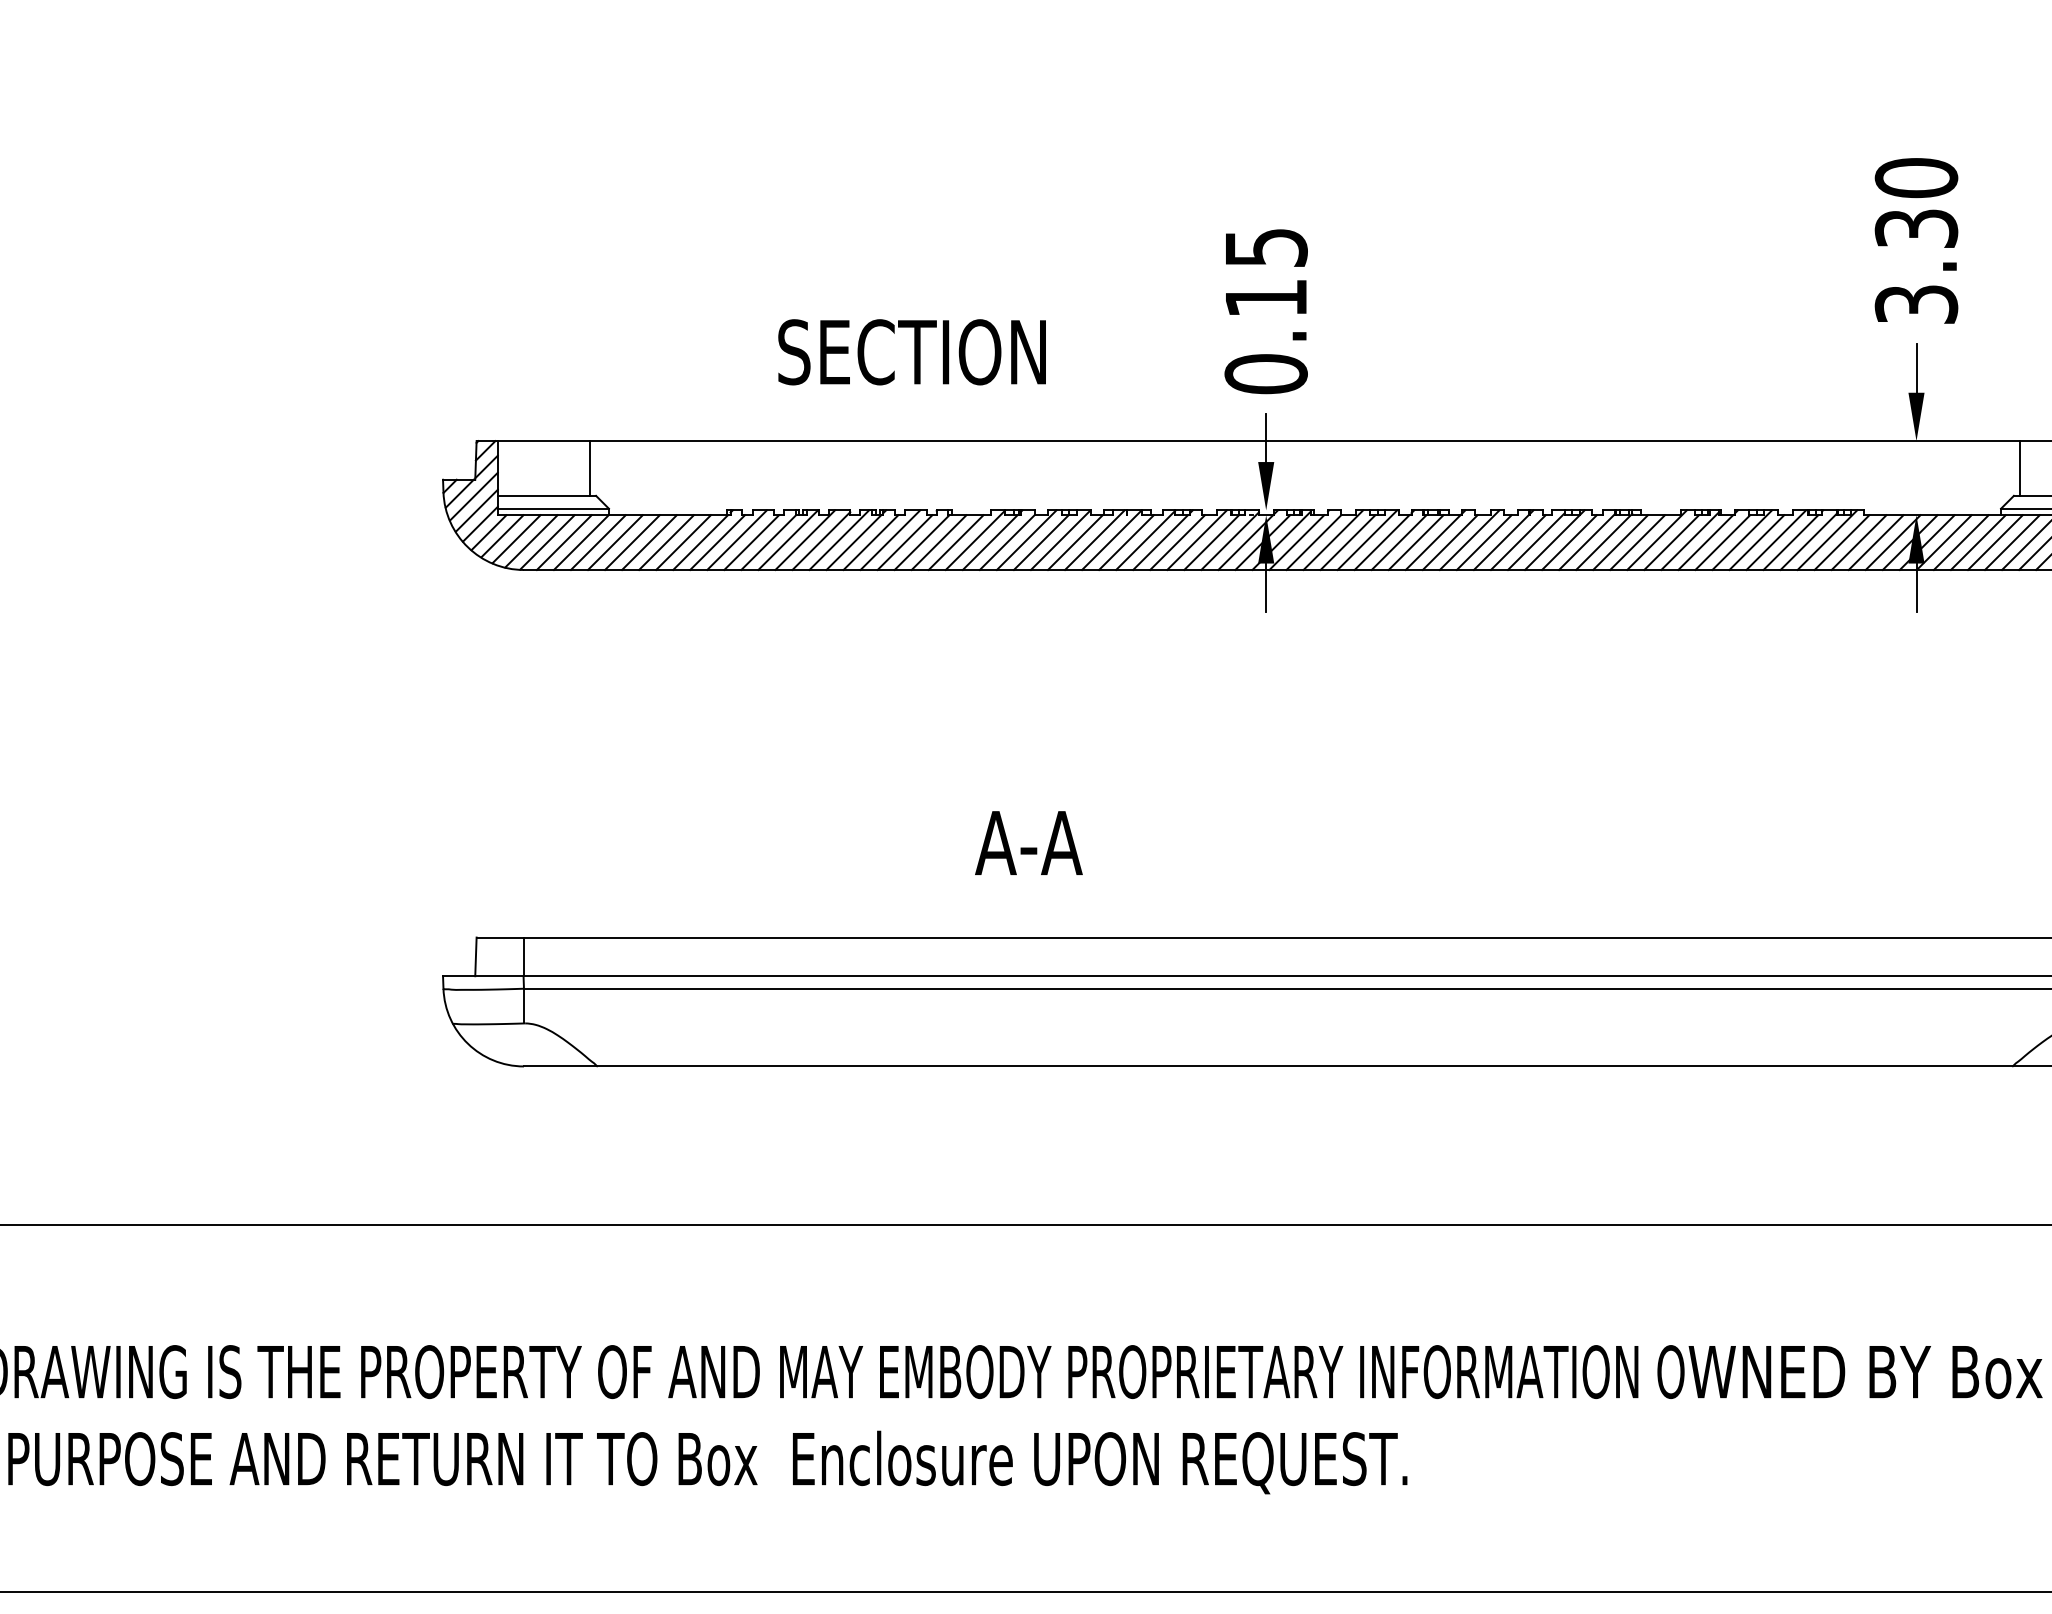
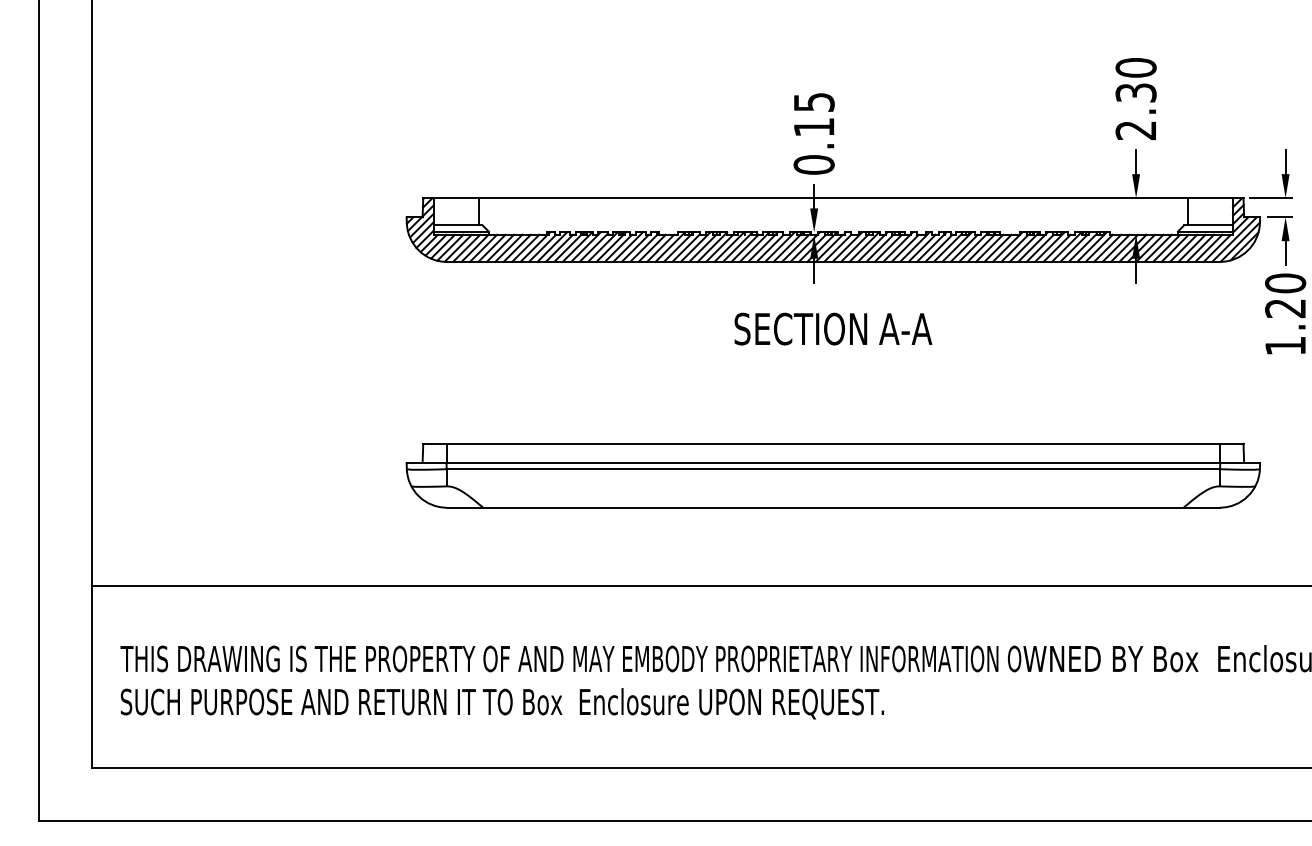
text: (1915, 304) -> (1135, 130), 3.30 -> 2.30
text: (911, 351) -> (800, 328), moved
text: (1028, 841) -> (905, 328), moved

